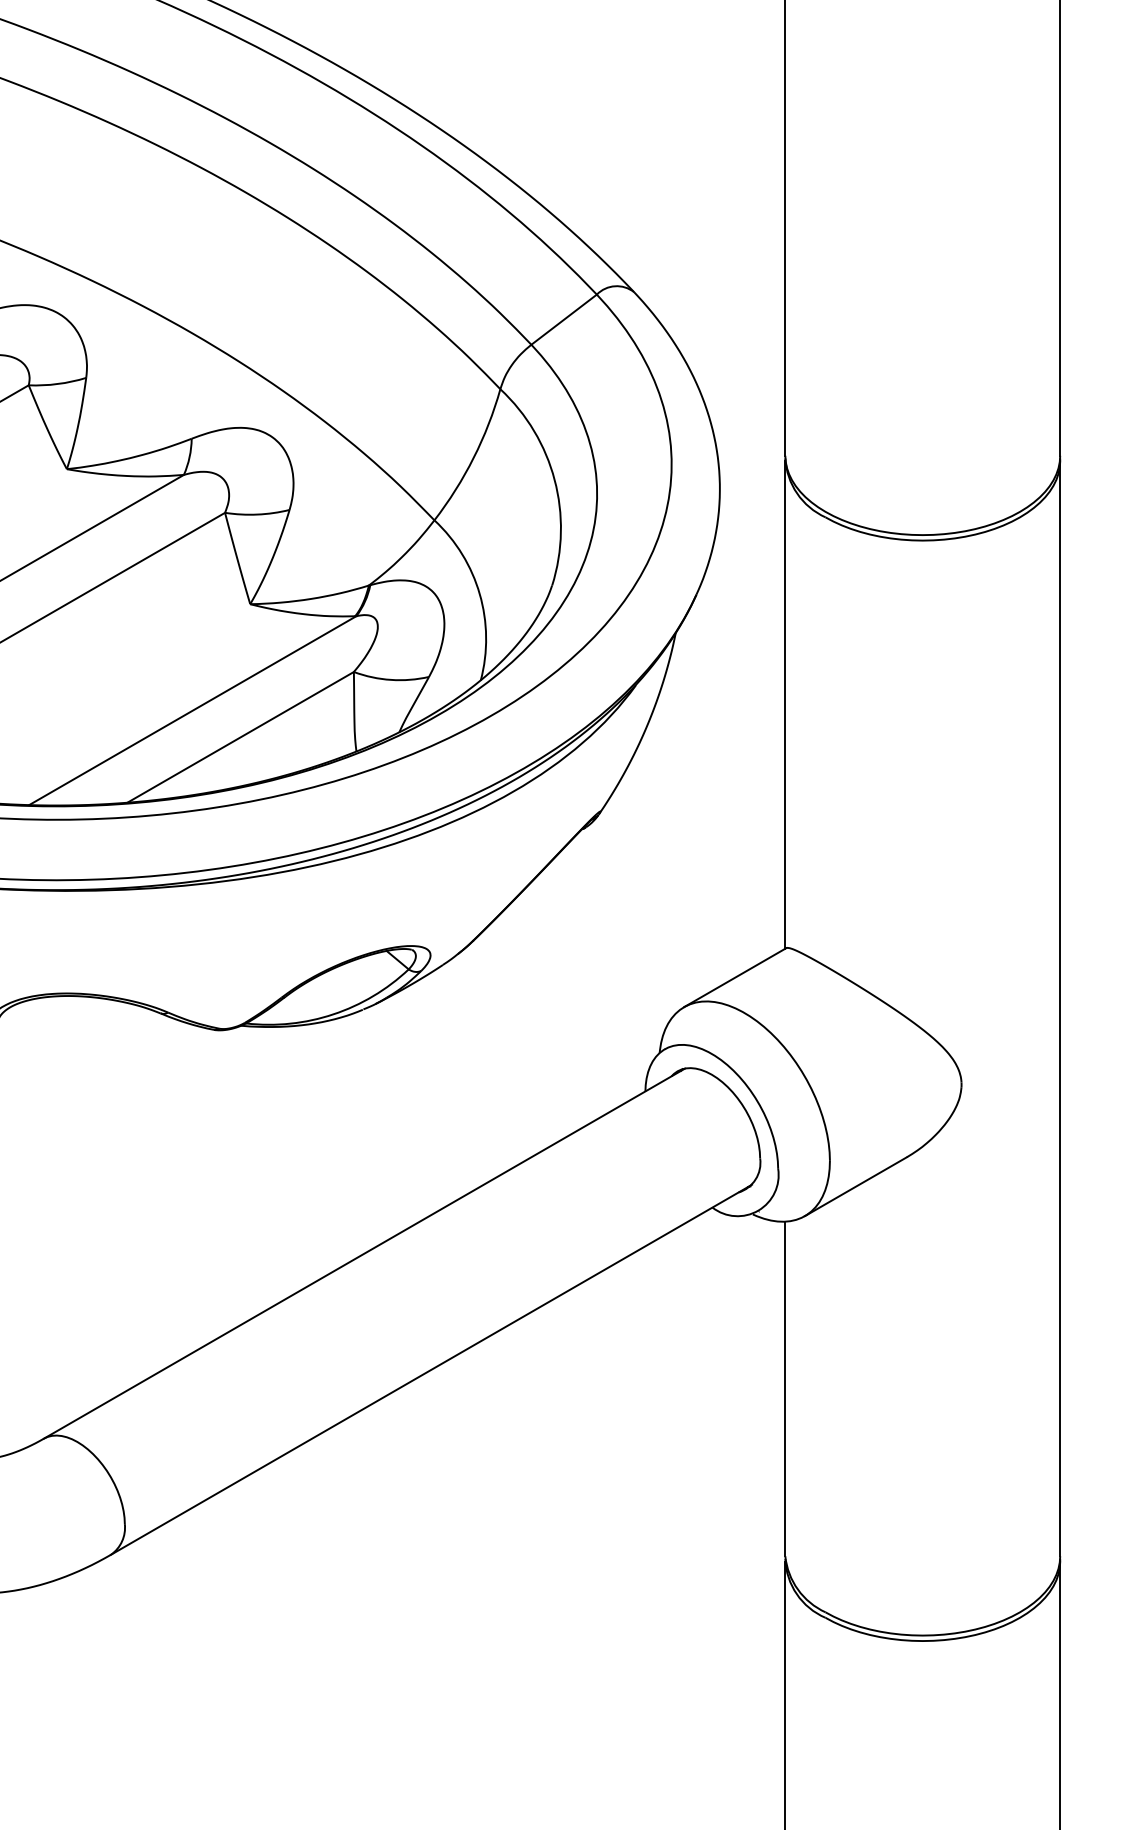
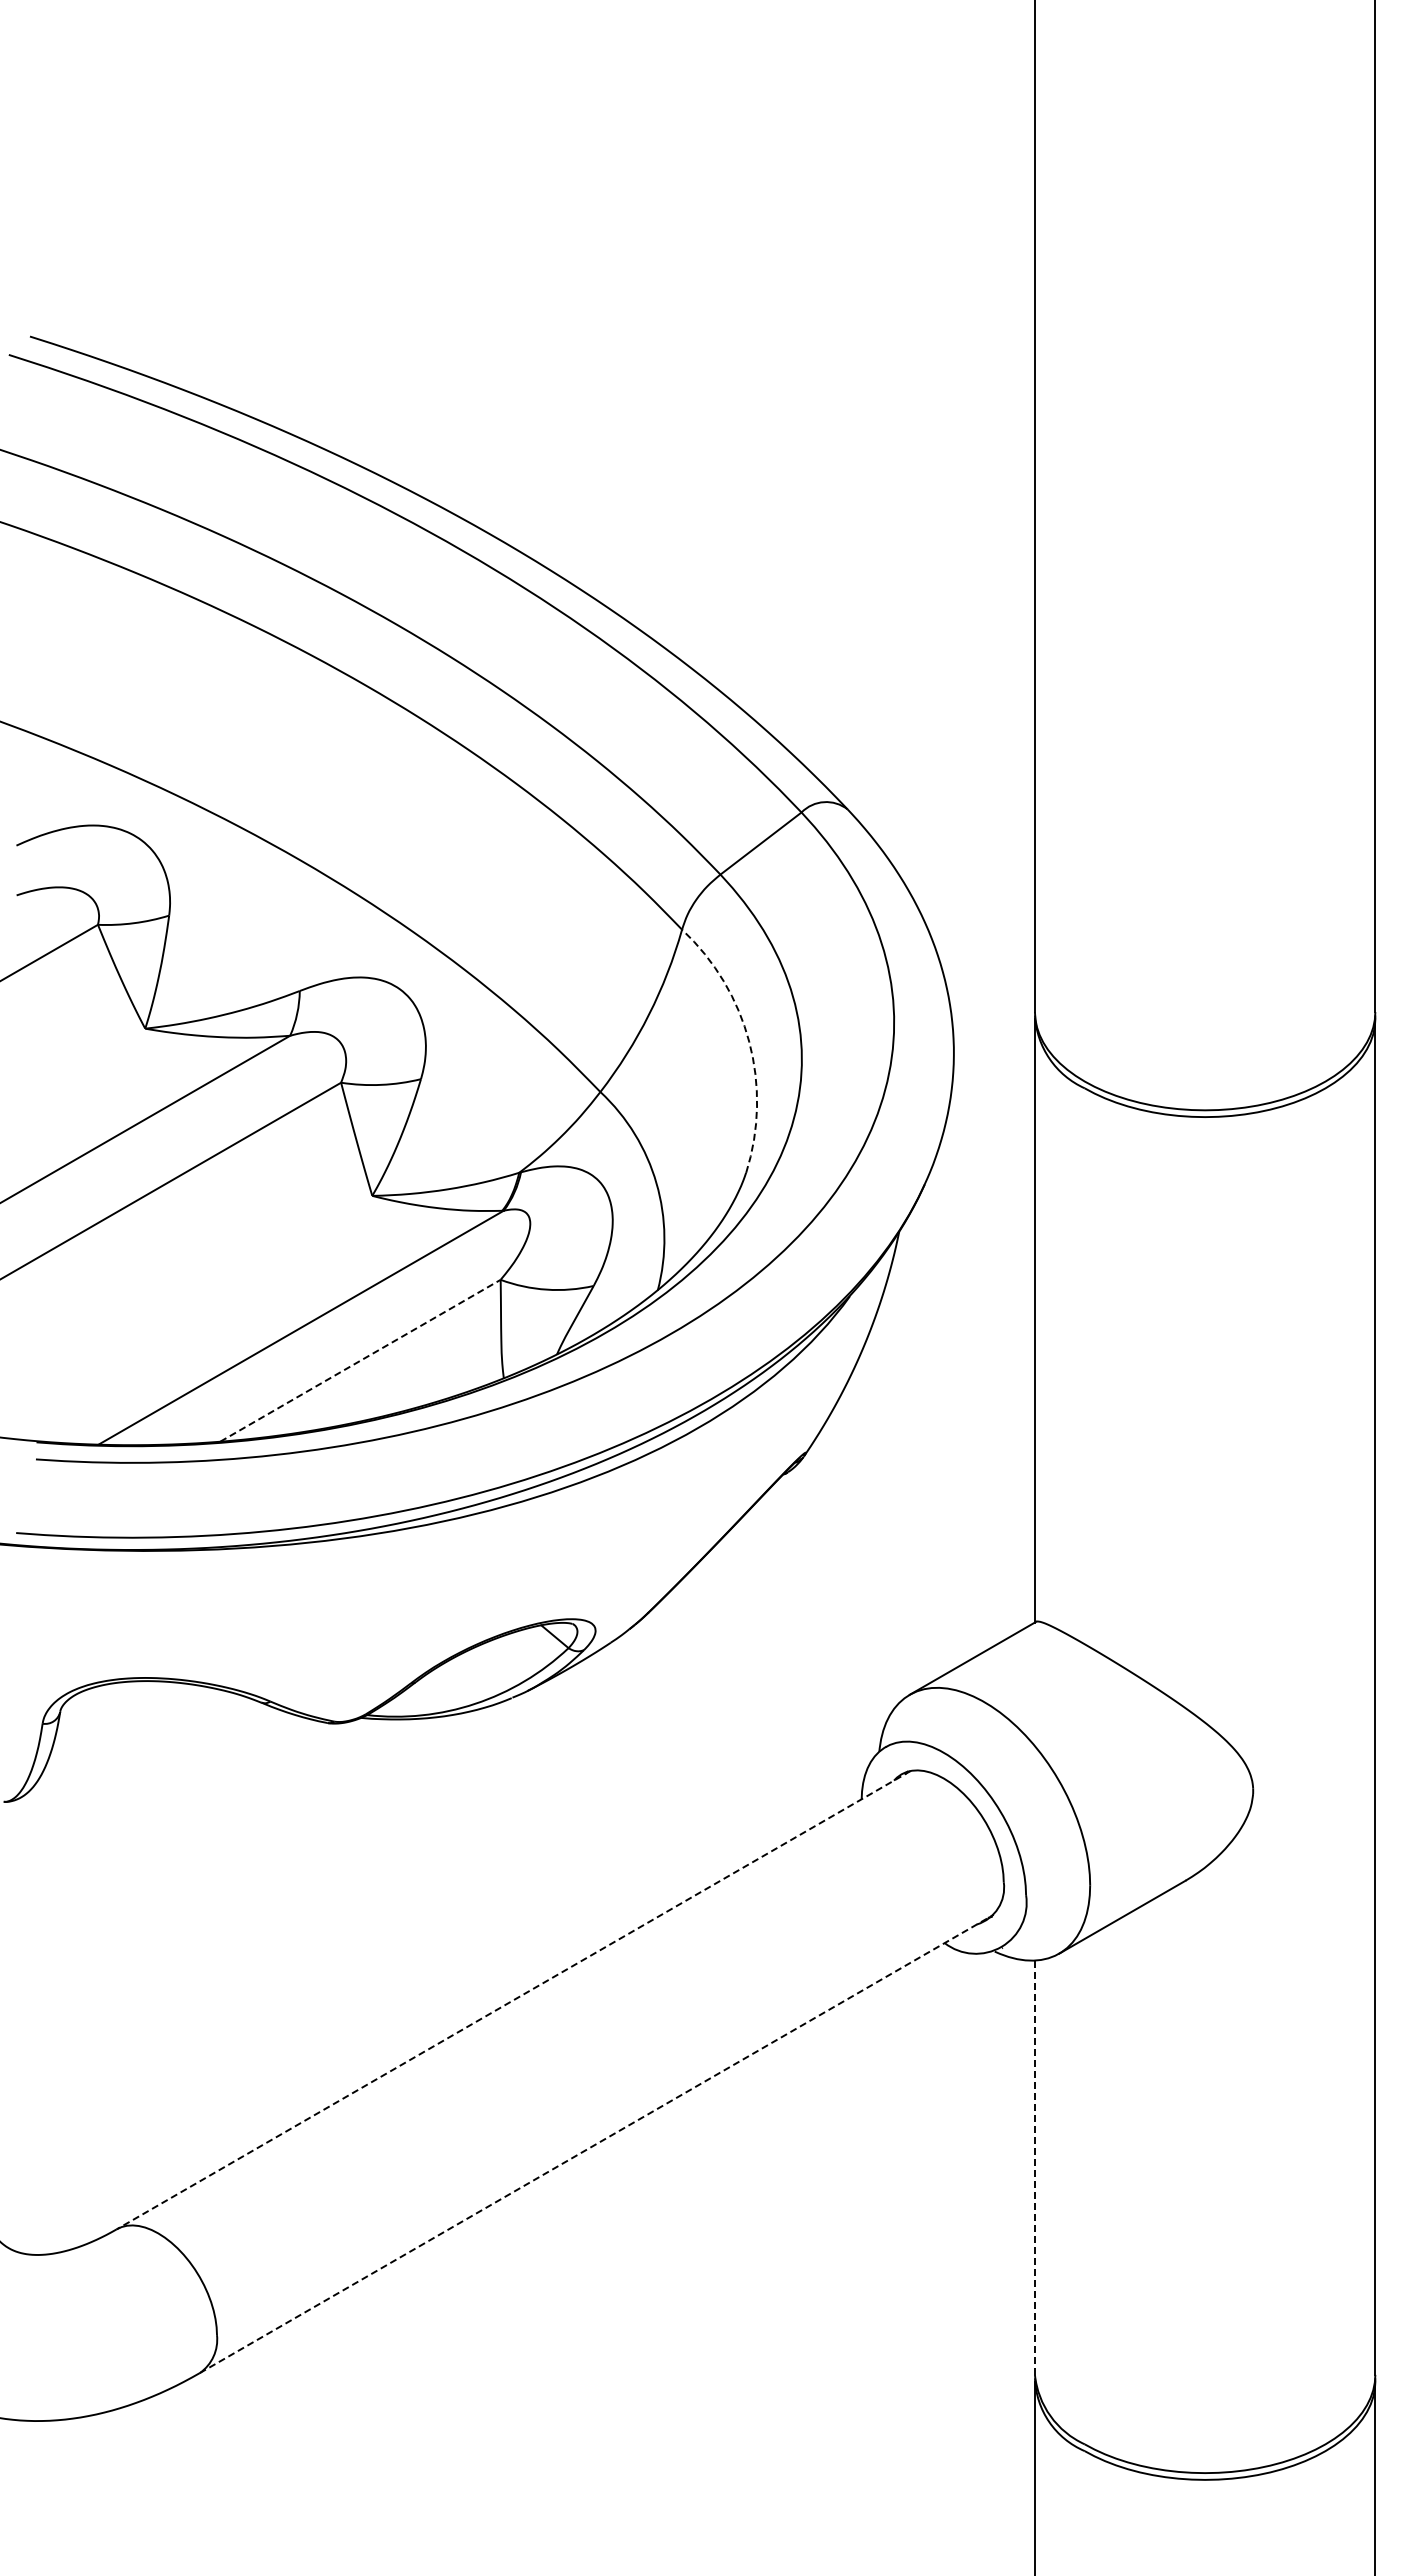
arc: (554, 479) -> (749, 1041), solid -> dashed
line: (240, 737) -> (360, 1360), solid -> dashed
line: (364, 1253) -> (513, 2000), solid -> dashed
line: (432, 1369) -> (597, 2143), solid -> dashed
line: (784, 1389) -> (1034, 2168), solid -> dashed

